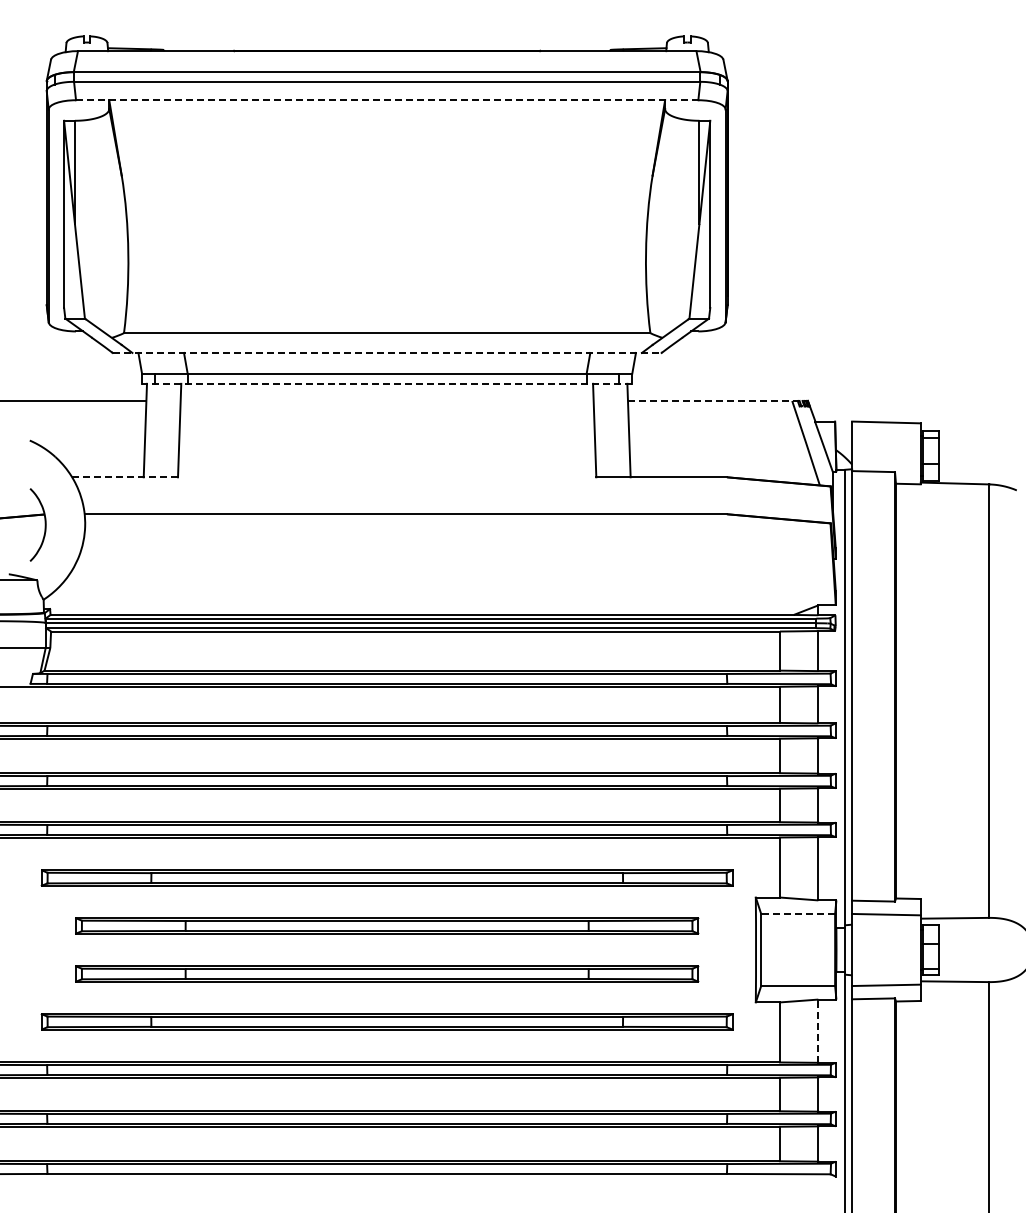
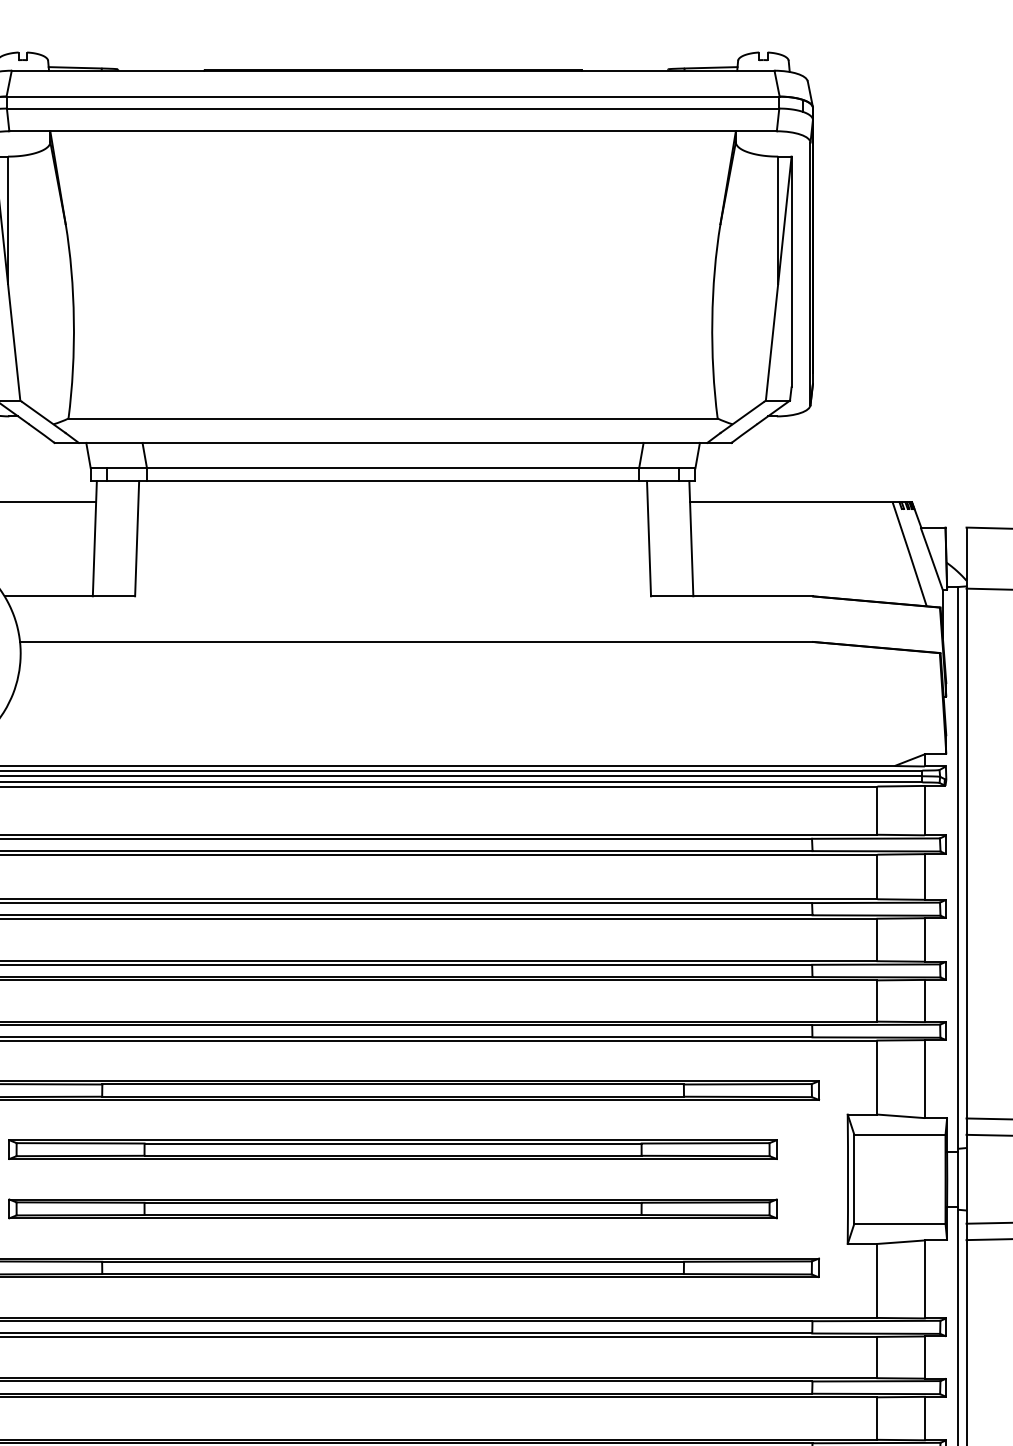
line: (387, 100) -> (393, 131), dashed -> solid
line: (387, 352) -> (393, 442), dashed -> solid
line: (386, 383) -> (392, 480), dashed -> solid
line: (718, 400) -> (801, 501), dashed -> solid
line: (125, 477) -> (70, 596), dashed -> solid
line: (798, 913) -> (900, 1134), dashed -> solid
line: (818, 1031) -> (925, 1279), dashed -> solid

